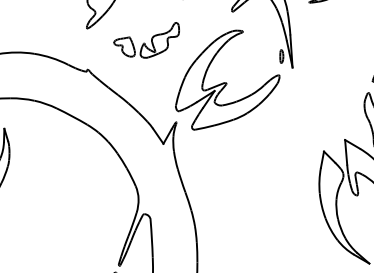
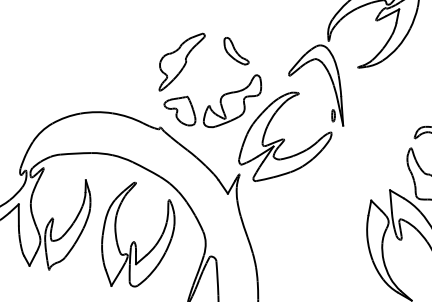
part: (146, 40) -> (212, 101), size x1.67
part: (58, 197) -> (134, 241), added

